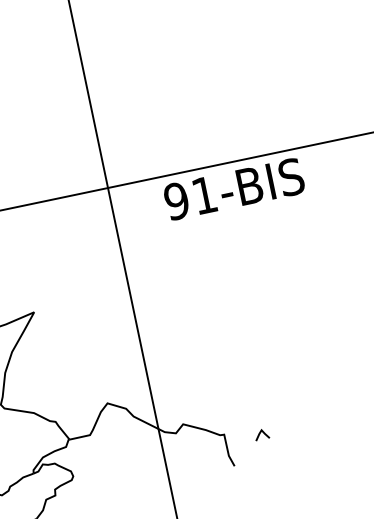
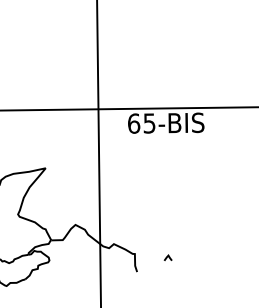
text: (190, 198) -> (141, 123), 91-BIS -> 65-BIS
line: (260, 434) -> (167, 257), moved

